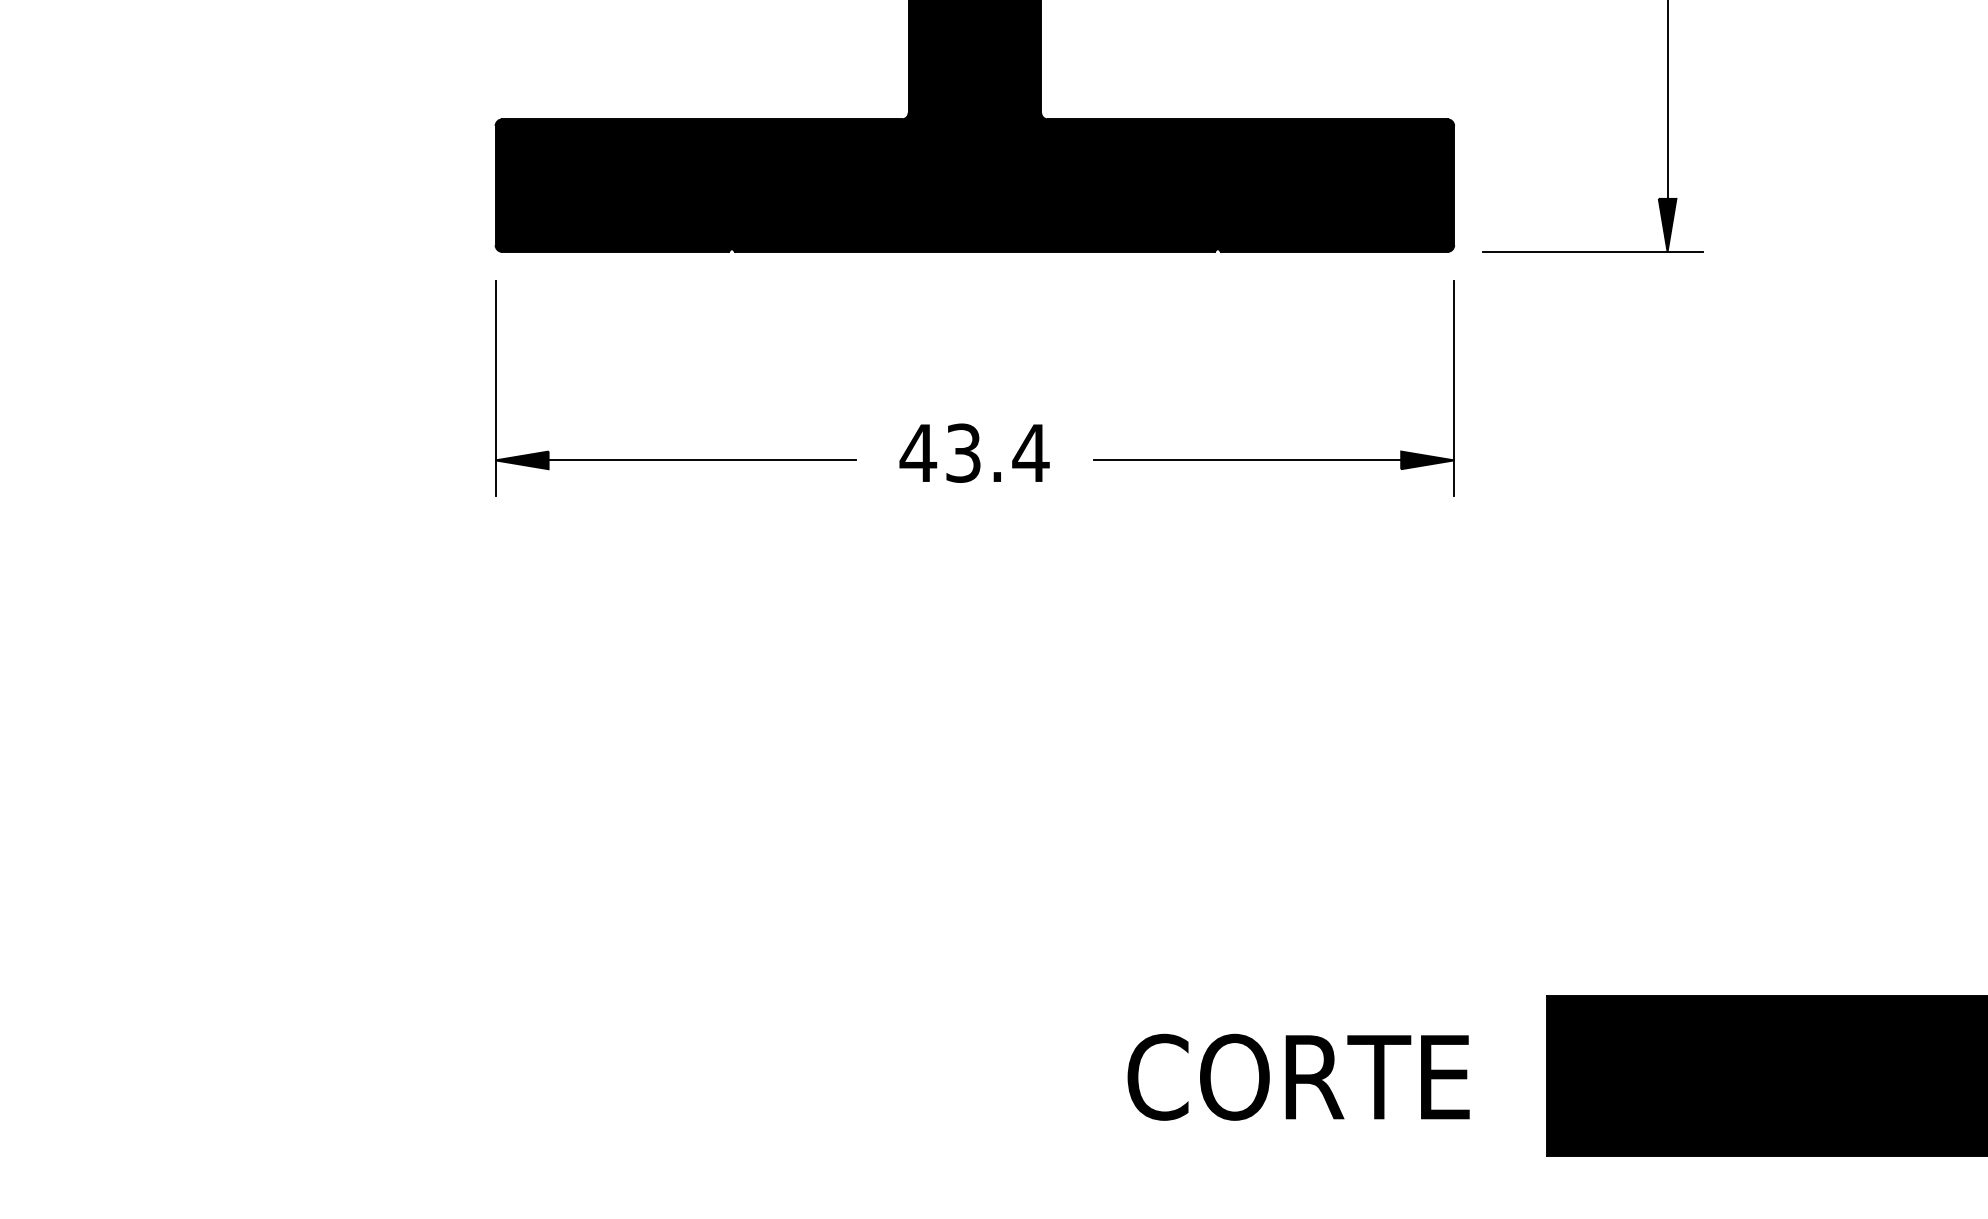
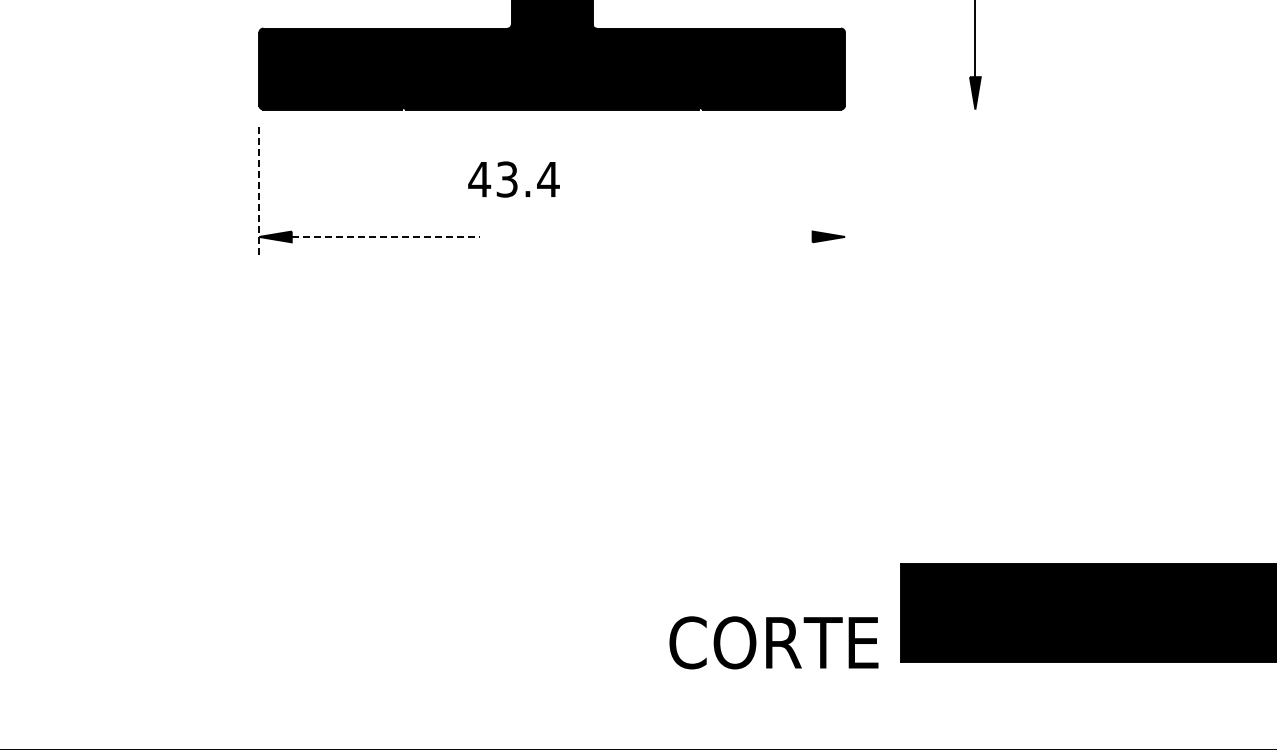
line: (1592, 251) -> (929, 109), removed
line: (495, 387) -> (259, 192), solid -> dashed
line: (1454, 387) -> (845, 192), removed
text: (973, 453) -> (513, 179), moved
line: (702, 459) -> (385, 236), solid -> dashed
line: (1247, 459) -> (718, 236), removed
text: (1297, 1076) -> (773, 642), moved

